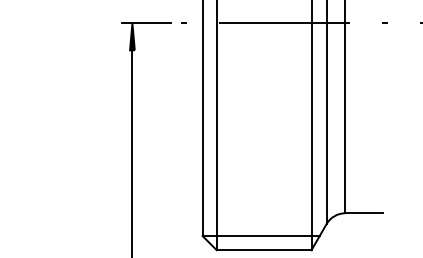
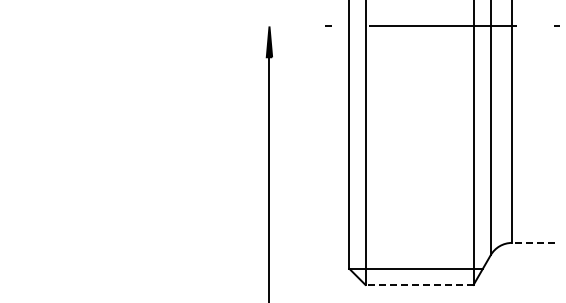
line: (146, 23) -> (285, 26), removed
line: (363, 212) -> (532, 242), solid -> dashed
line: (264, 249) -> (419, 284), solid -> dashed

